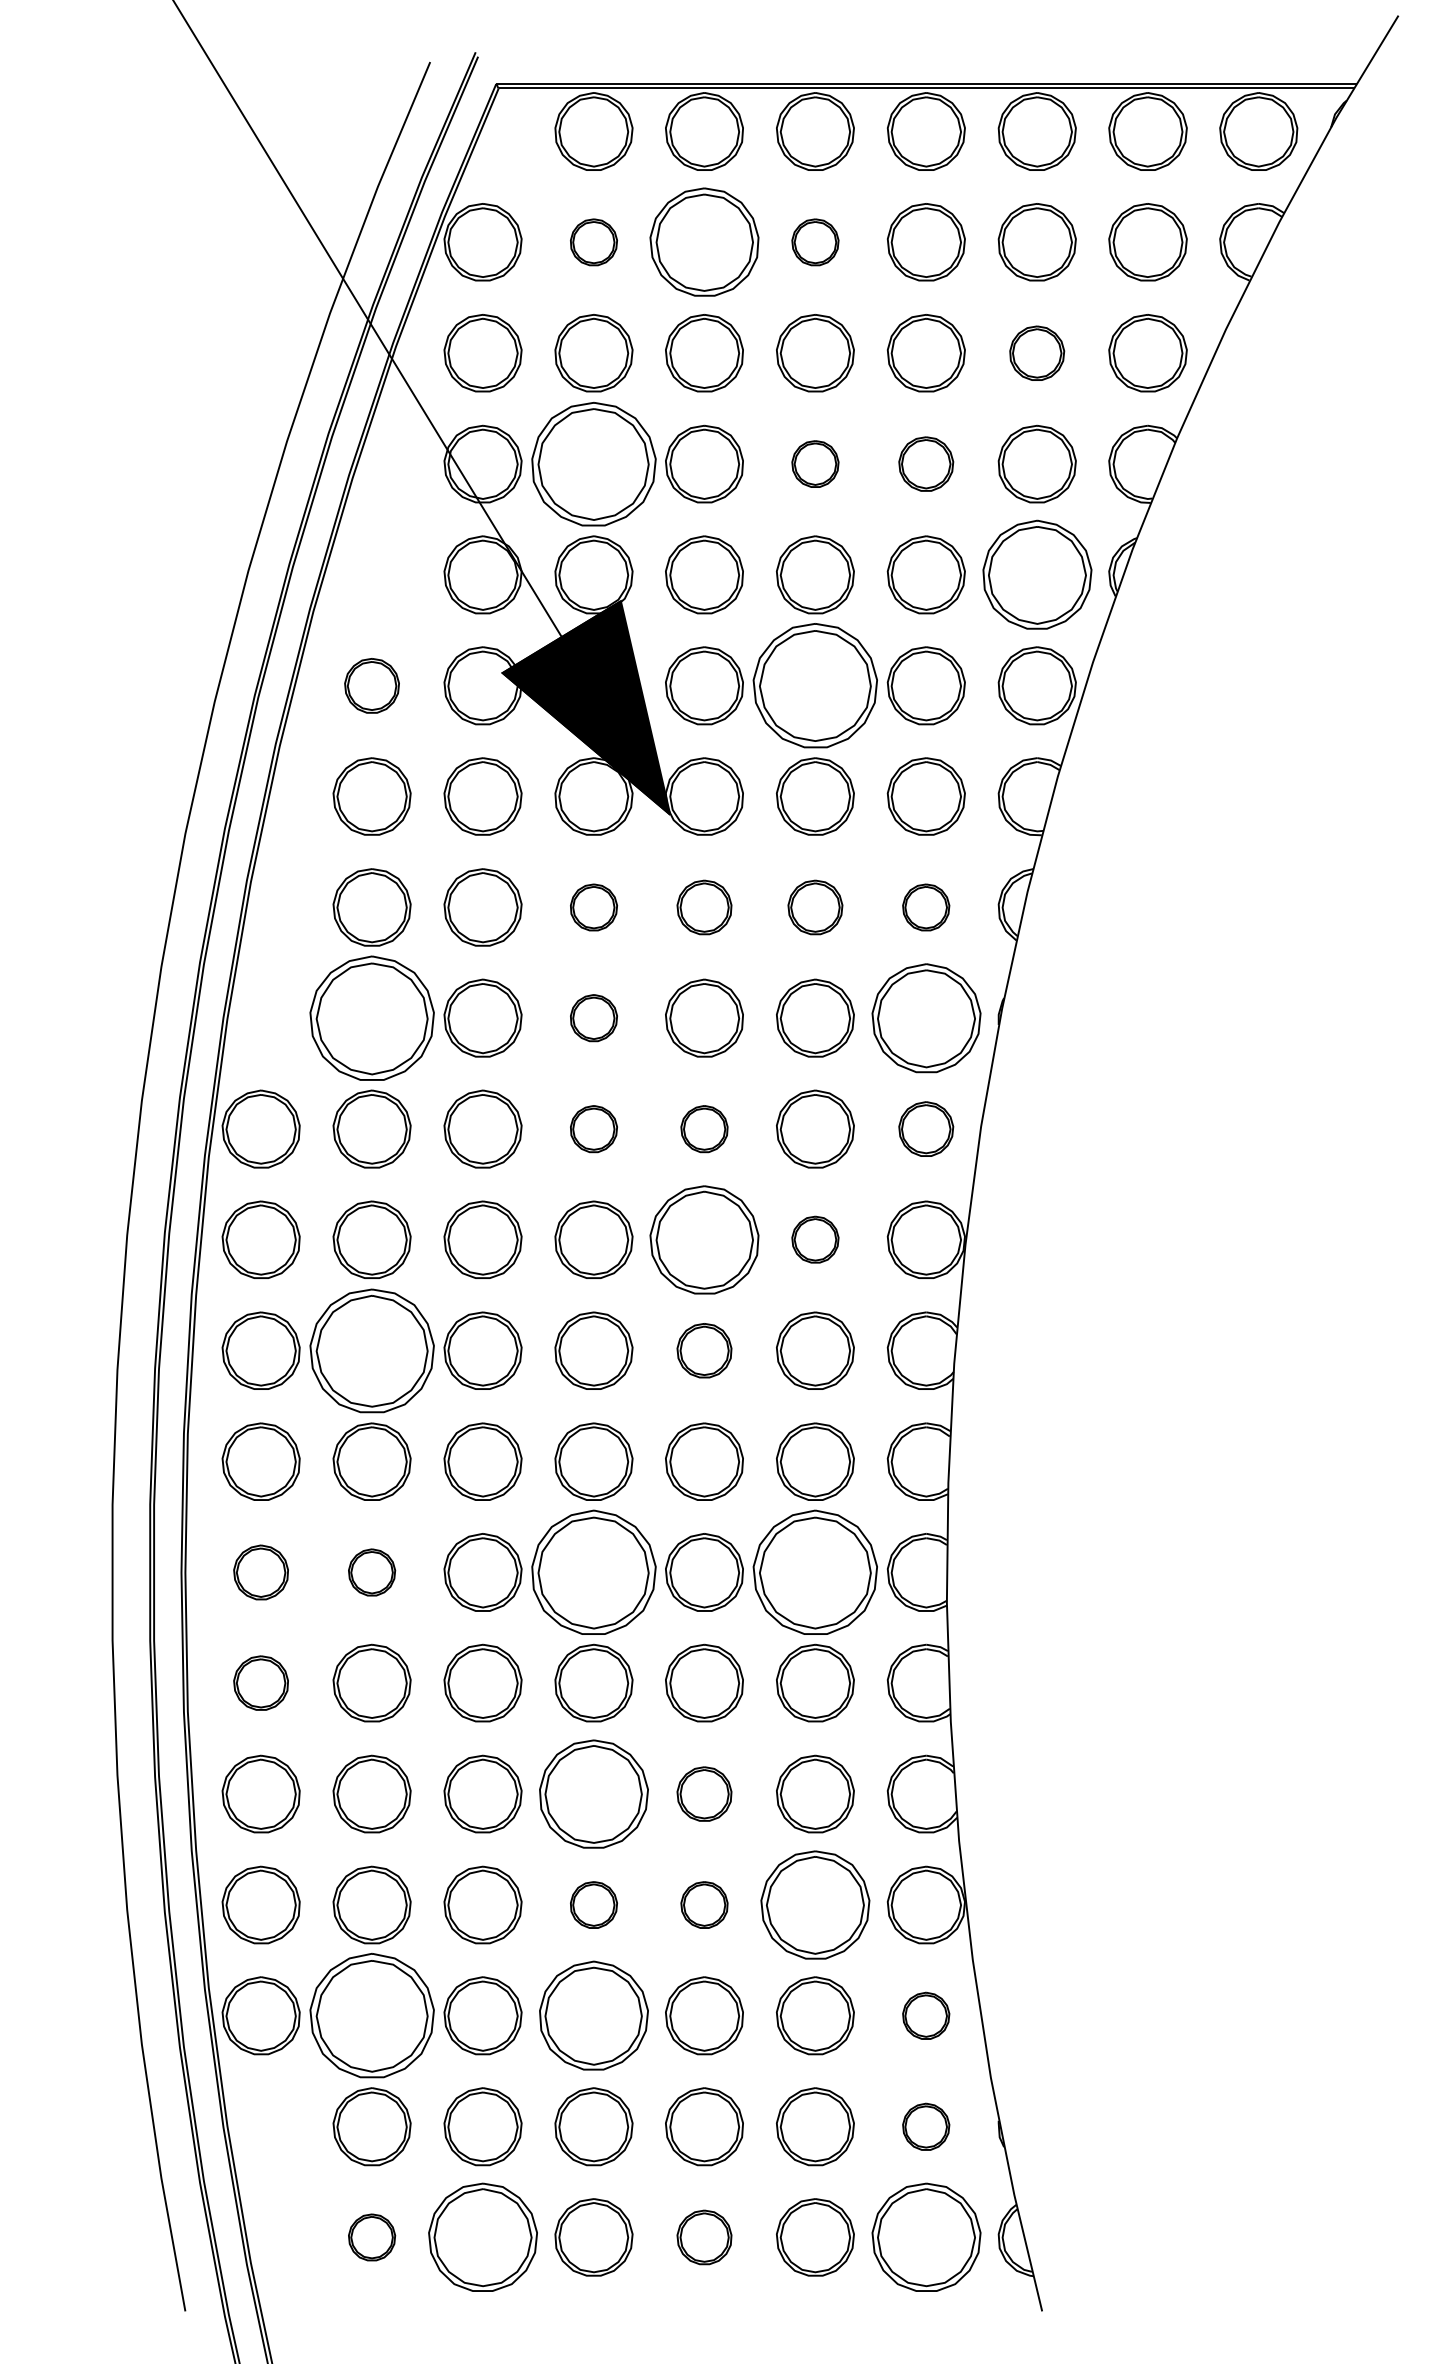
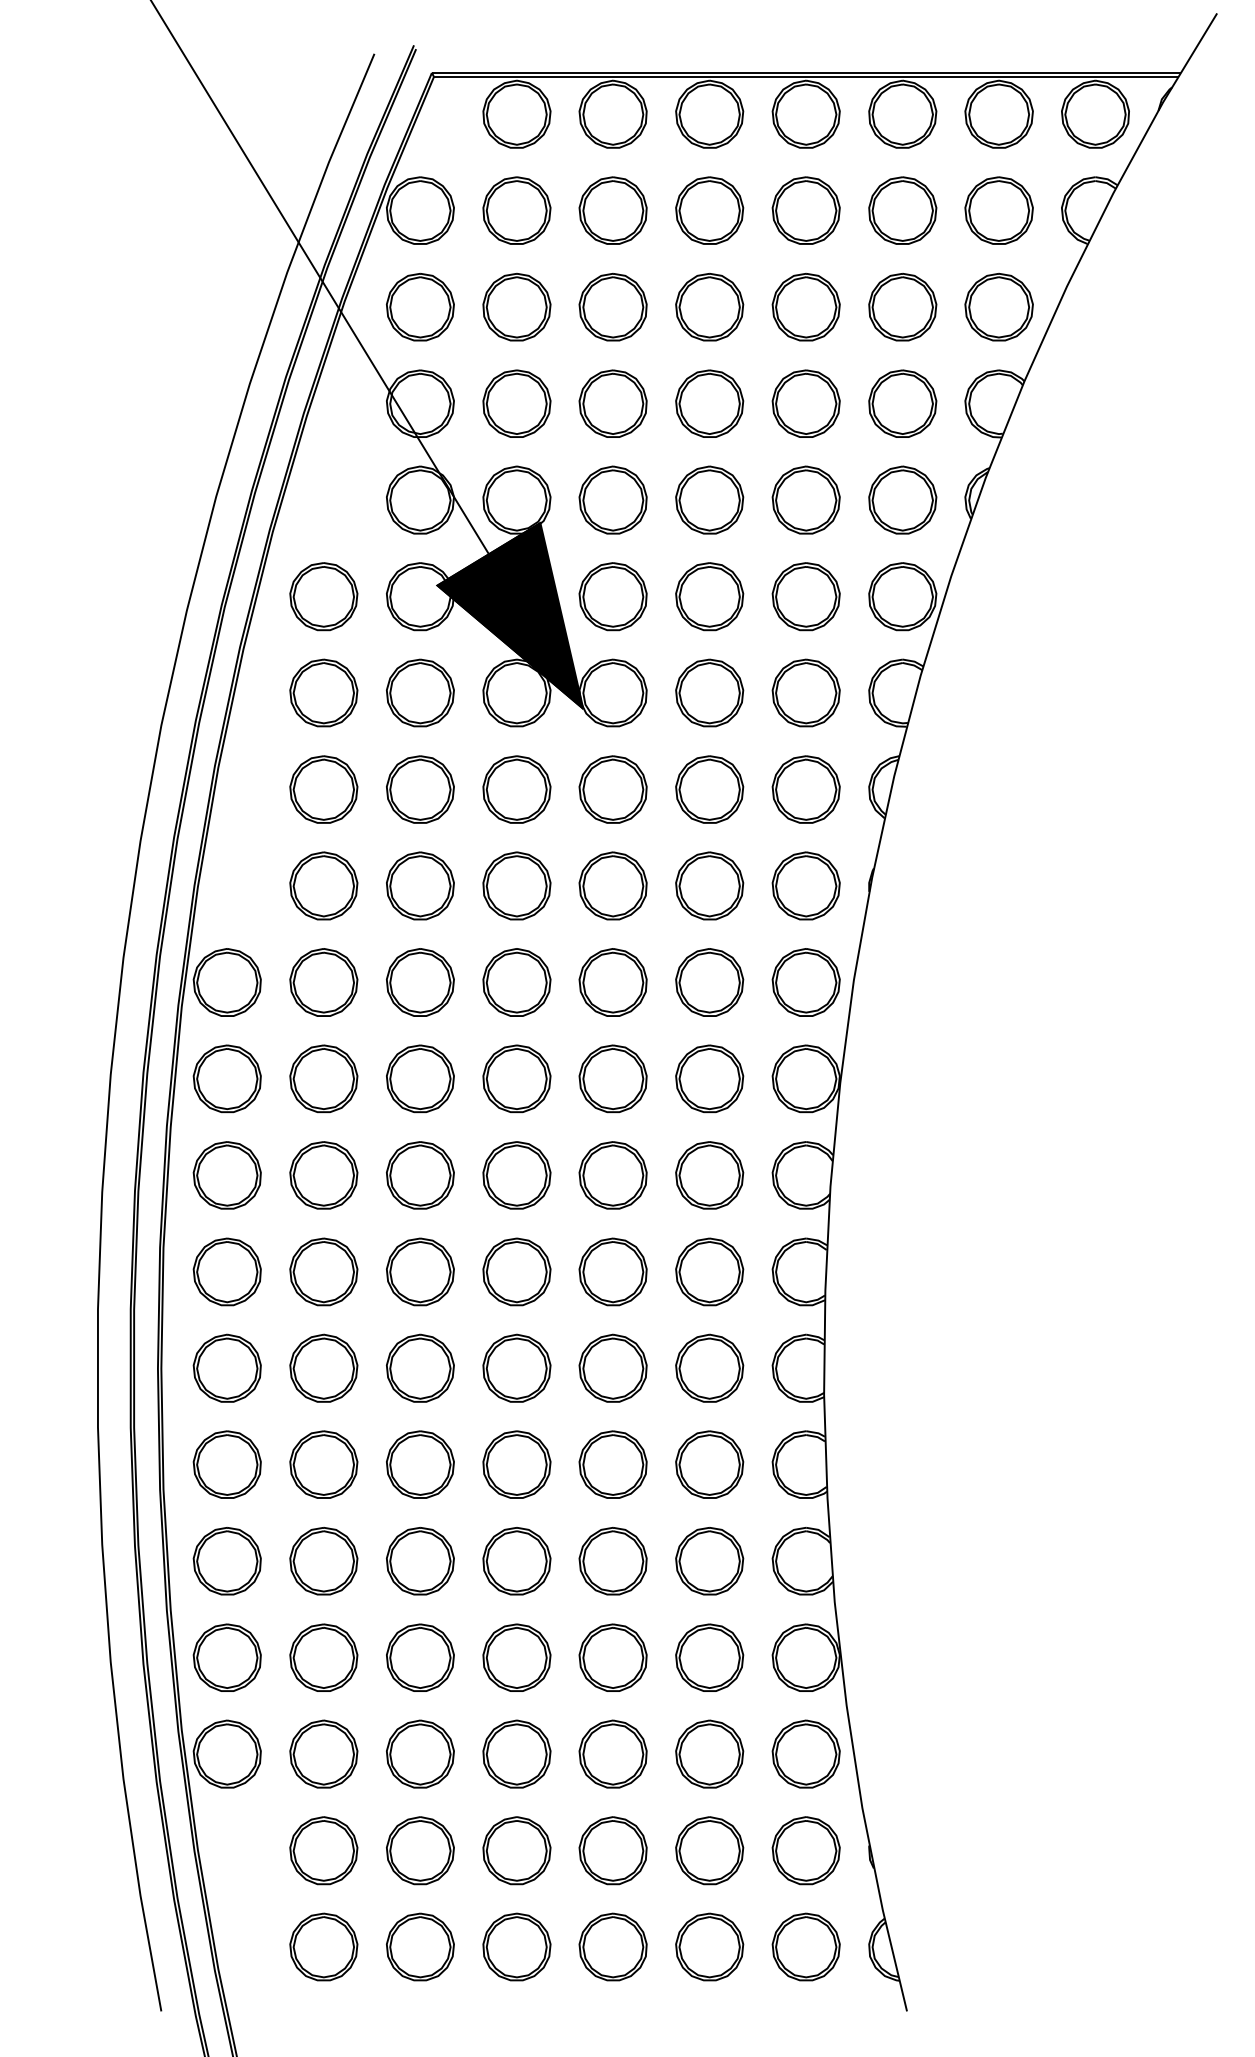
part: (593, 242) -> (516, 210), size x1.67
part: (704, 242) -> (613, 210), size x0.71
part: (815, 242) -> (709, 210), size x1.67
part: (1036, 353) -> (902, 307), size x1.43
part: (593, 463) -> (516, 403), size x0.62
part: (815, 463) -> (709, 403), size x1.67
part: (925, 463) -> (805, 403), size x1.43
part: (1036, 574) -> (902, 499), size x0.71
part: (371, 685) -> (323, 596), size x1.43
part: (815, 685) -> (709, 596), size x0.62
part: (593, 907) -> (516, 789), size x1.67
part: (704, 907) -> (613, 789), size x1.43
part: (815, 907) -> (709, 789), size x1.43
part: (925, 907) -> (805, 789), size x1.67
part: (371, 1017) -> (323, 885), size x0.62
part: (593, 1017) -> (516, 885), size x1.67
part: (925, 1017) -> (805, 885), size x0.71
part: (593, 1128) -> (516, 981), size x1.67
part: (704, 1128) -> (613, 981), size x1.67
part: (925, 1128) -> (805, 981), size x1.43
part: (704, 1239) -> (613, 1078), size x0.71
part: (815, 1239) -> (709, 1078), size x1.67
part: (371, 1350) -> (323, 1175), size x0.62
part: (704, 1350) -> (613, 1175), size x1.43
part: (260, 1572) -> (226, 1368), size x1.43
part: (371, 1572) -> (323, 1368), size x1.67
part: (593, 1572) -> (516, 1368), size x0.62
part: (815, 1572) -> (709, 1368), size x0.62
part: (260, 1682) -> (226, 1464), size x1.43
part: (593, 1793) -> (516, 1560), size x0.71
part: (704, 1793) -> (613, 1560), size x1.43
part: (593, 1904) -> (516, 1657), size x1.67
part: (704, 1904) -> (613, 1657), size x1.67
part: (815, 1904) -> (709, 1657), size x0.71
part: (371, 2015) -> (323, 1753), size x0.62
part: (593, 2015) -> (516, 1753), size x0.71
part: (925, 2015) -> (805, 1753), size x1.67
part: (925, 2126) -> (805, 1850), size x1.67
part: (371, 2237) -> (323, 1947), size x1.67
part: (482, 2237) -> (419, 1947), size x0.71
part: (704, 2237) -> (613, 1947), size x1.43
part: (925, 2237) -> (805, 1947), size x0.71

